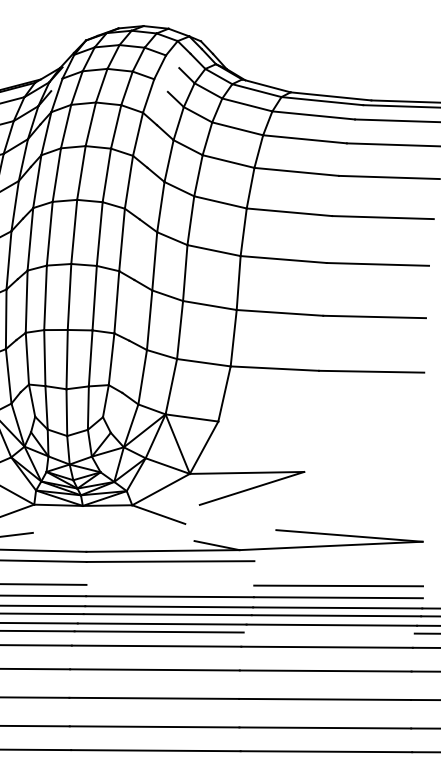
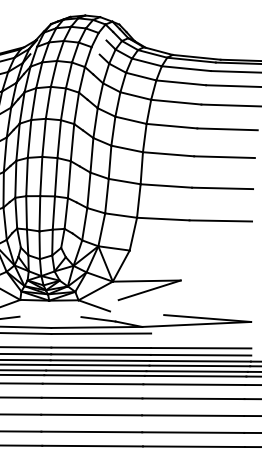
line: (165, 537) -> (98, 319), added
line: (170, 584) -> (101, 347), added
line: (329, 631) -> (195, 375), added

